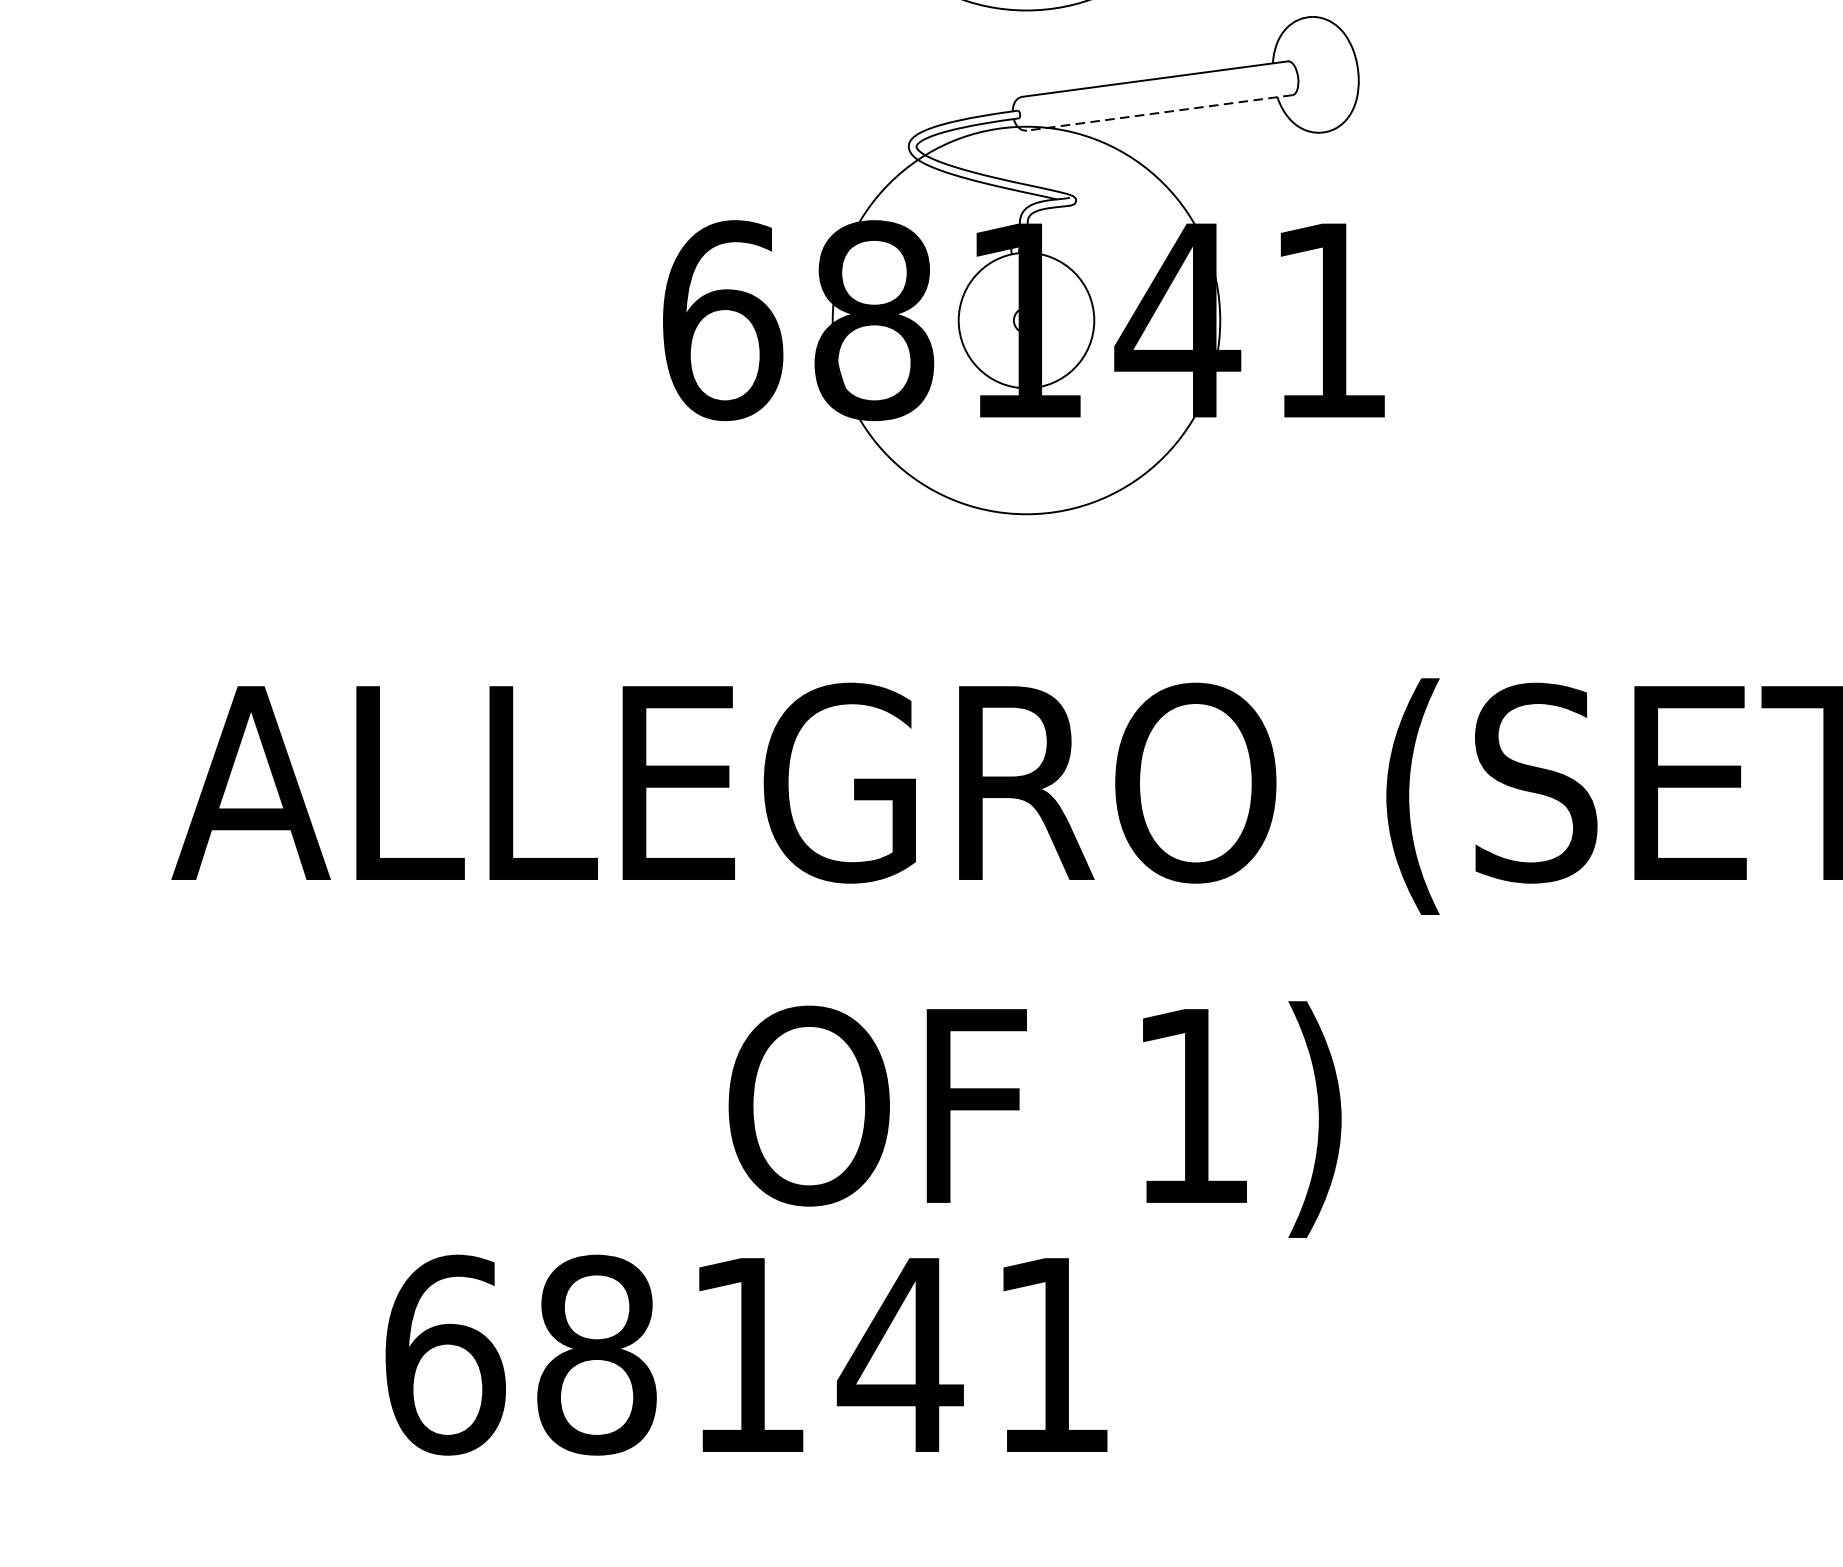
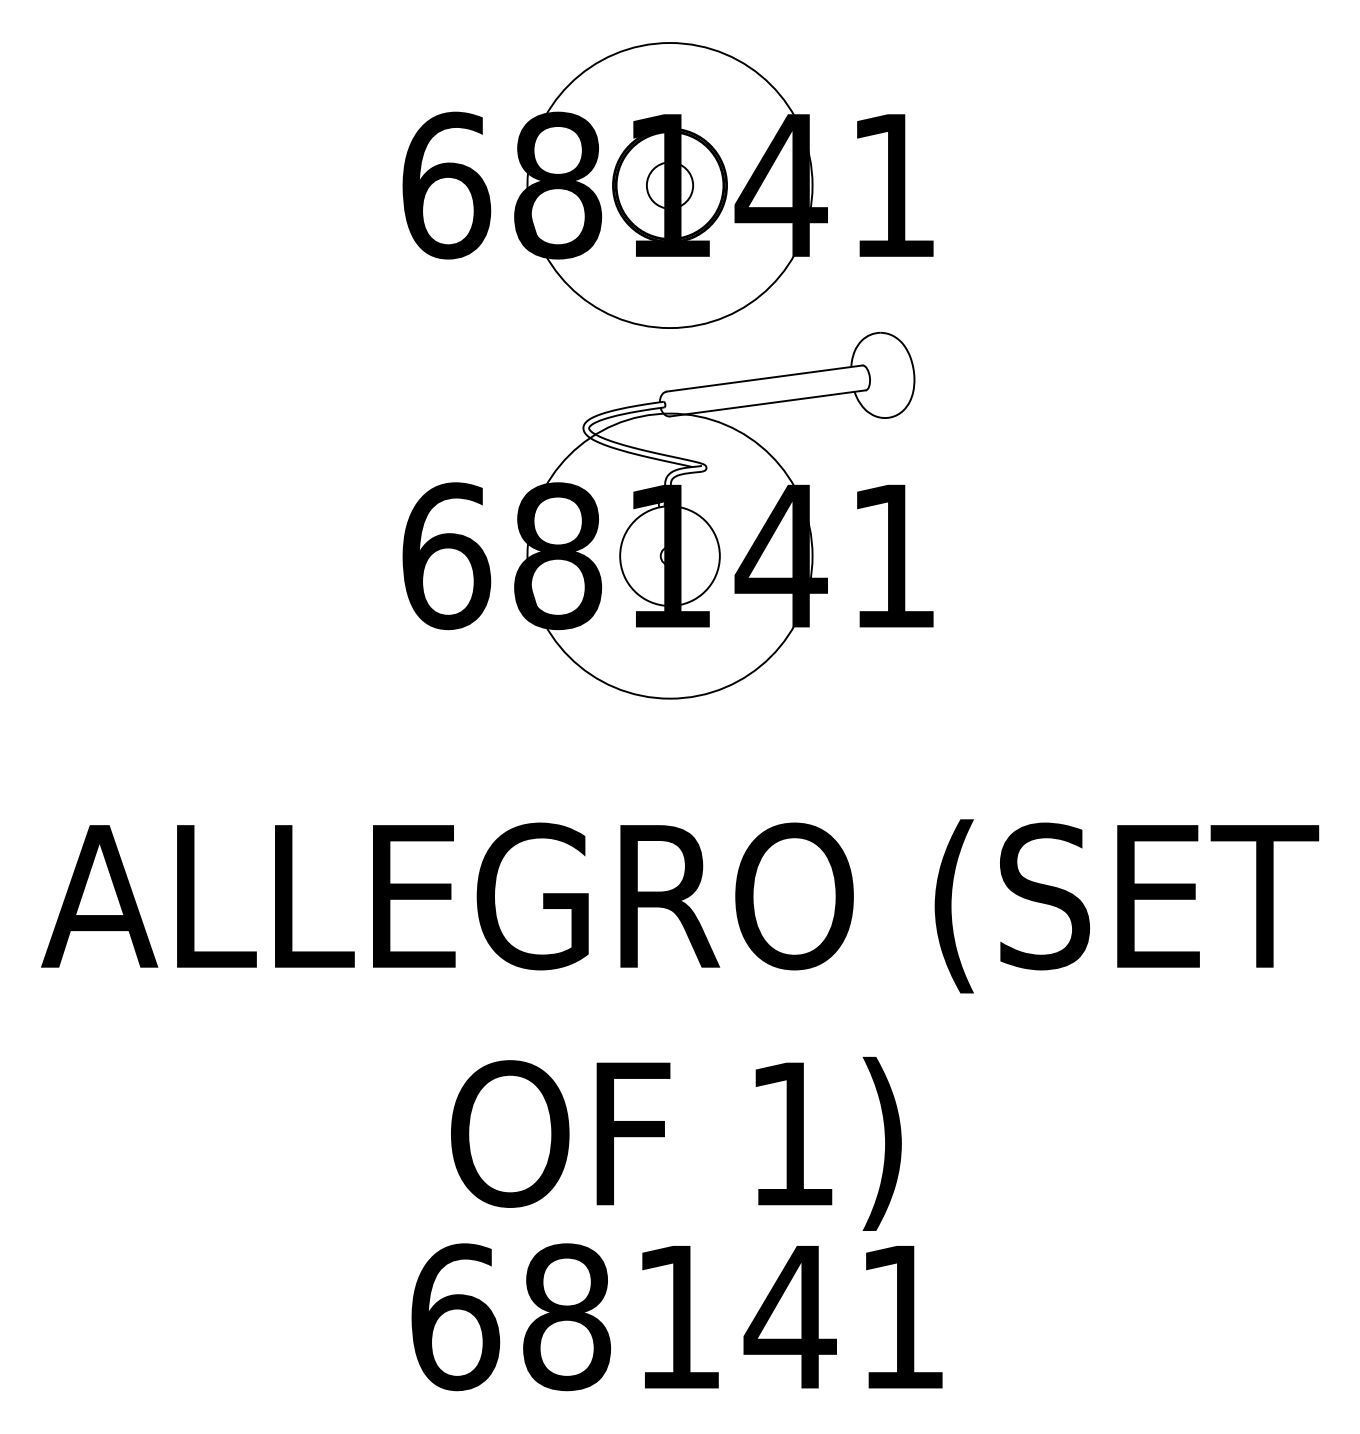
line: (1160, 113) -> (768, 403), dashed -> solid
text: (745, 1355) -> (676, 1317), moved

